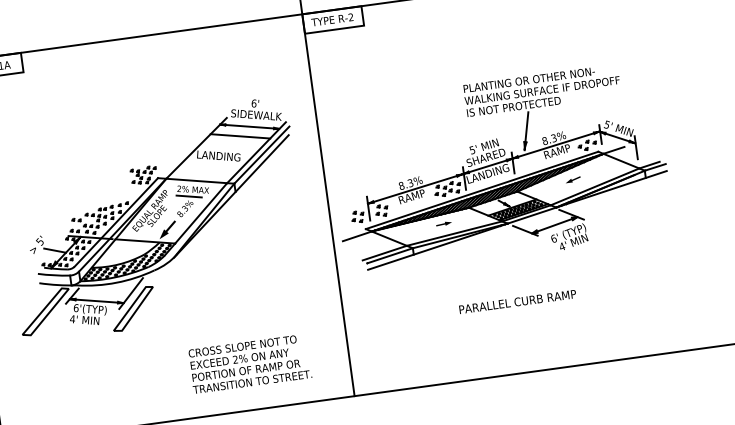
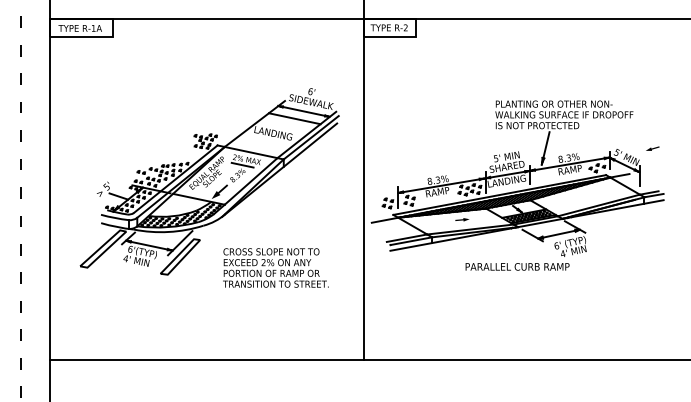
part: (572, 179) -> (652, 148), moved
text: (517, 301) -> (517, 266), moved
text: (249, 363) -> (275, 267), moved

